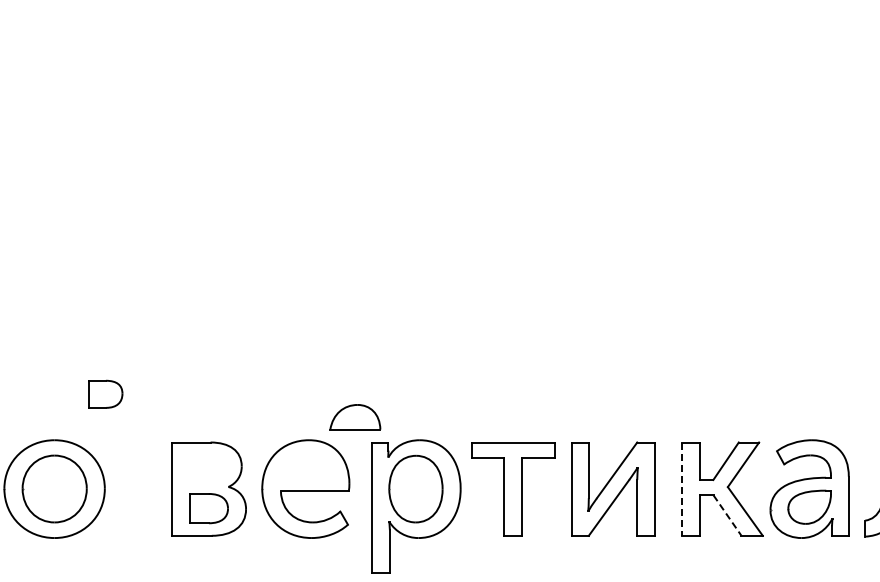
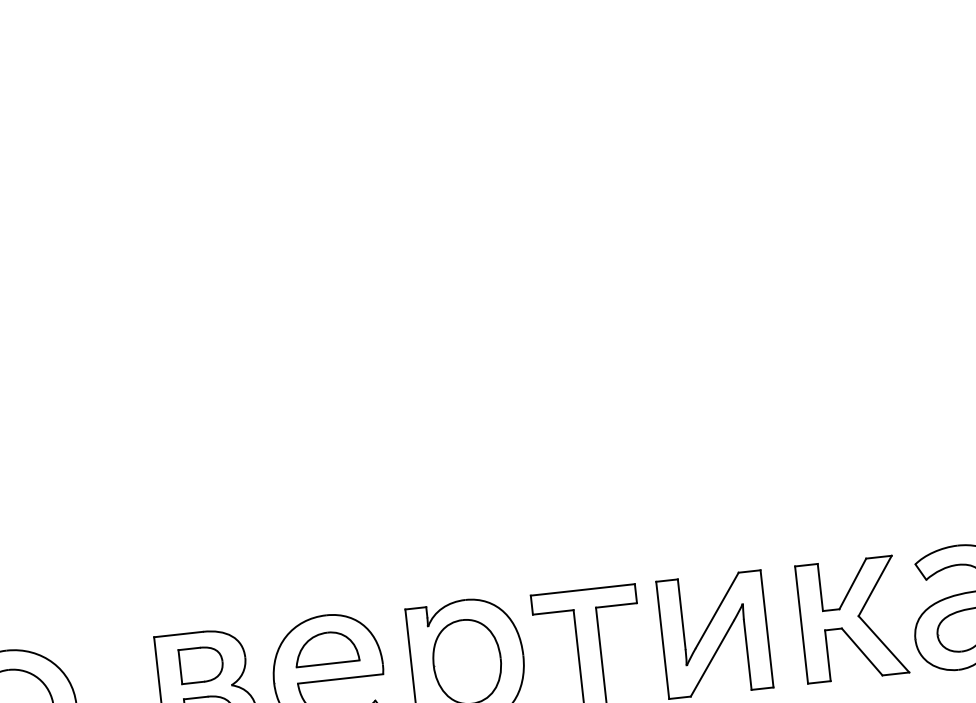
part: (105, 393) -> (201, 663), moved
part: (355, 417) -> (326, 648), moved
line: (682, 489) -> (802, 625), dashed -> solid
line: (727, 515) -> (862, 651), dashed -> solid

